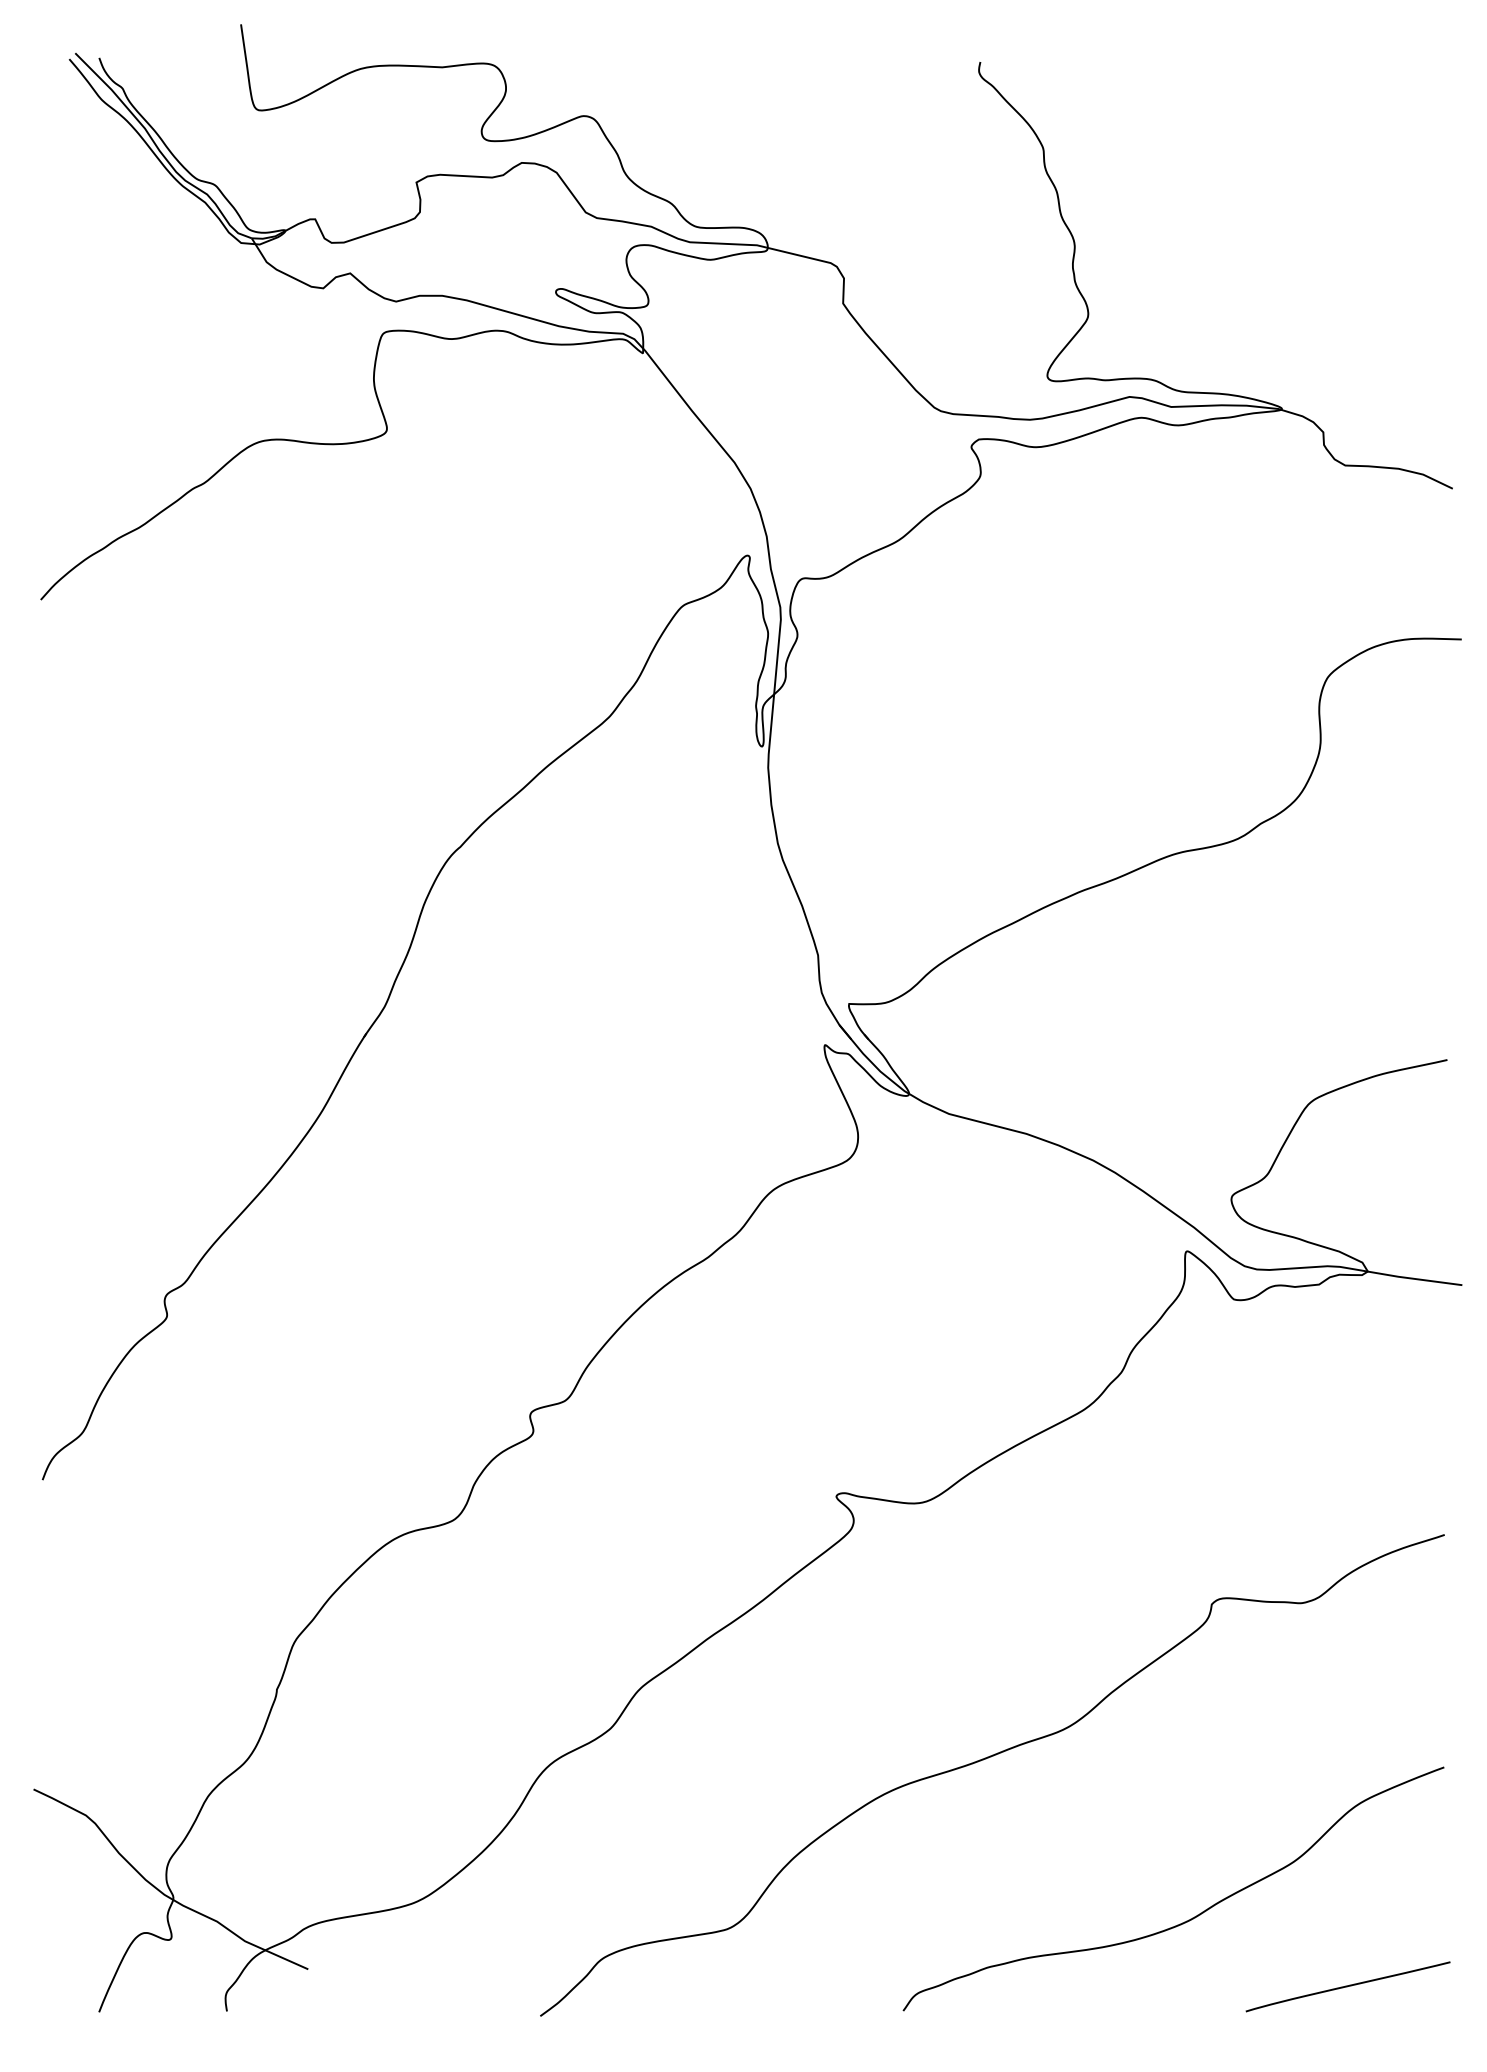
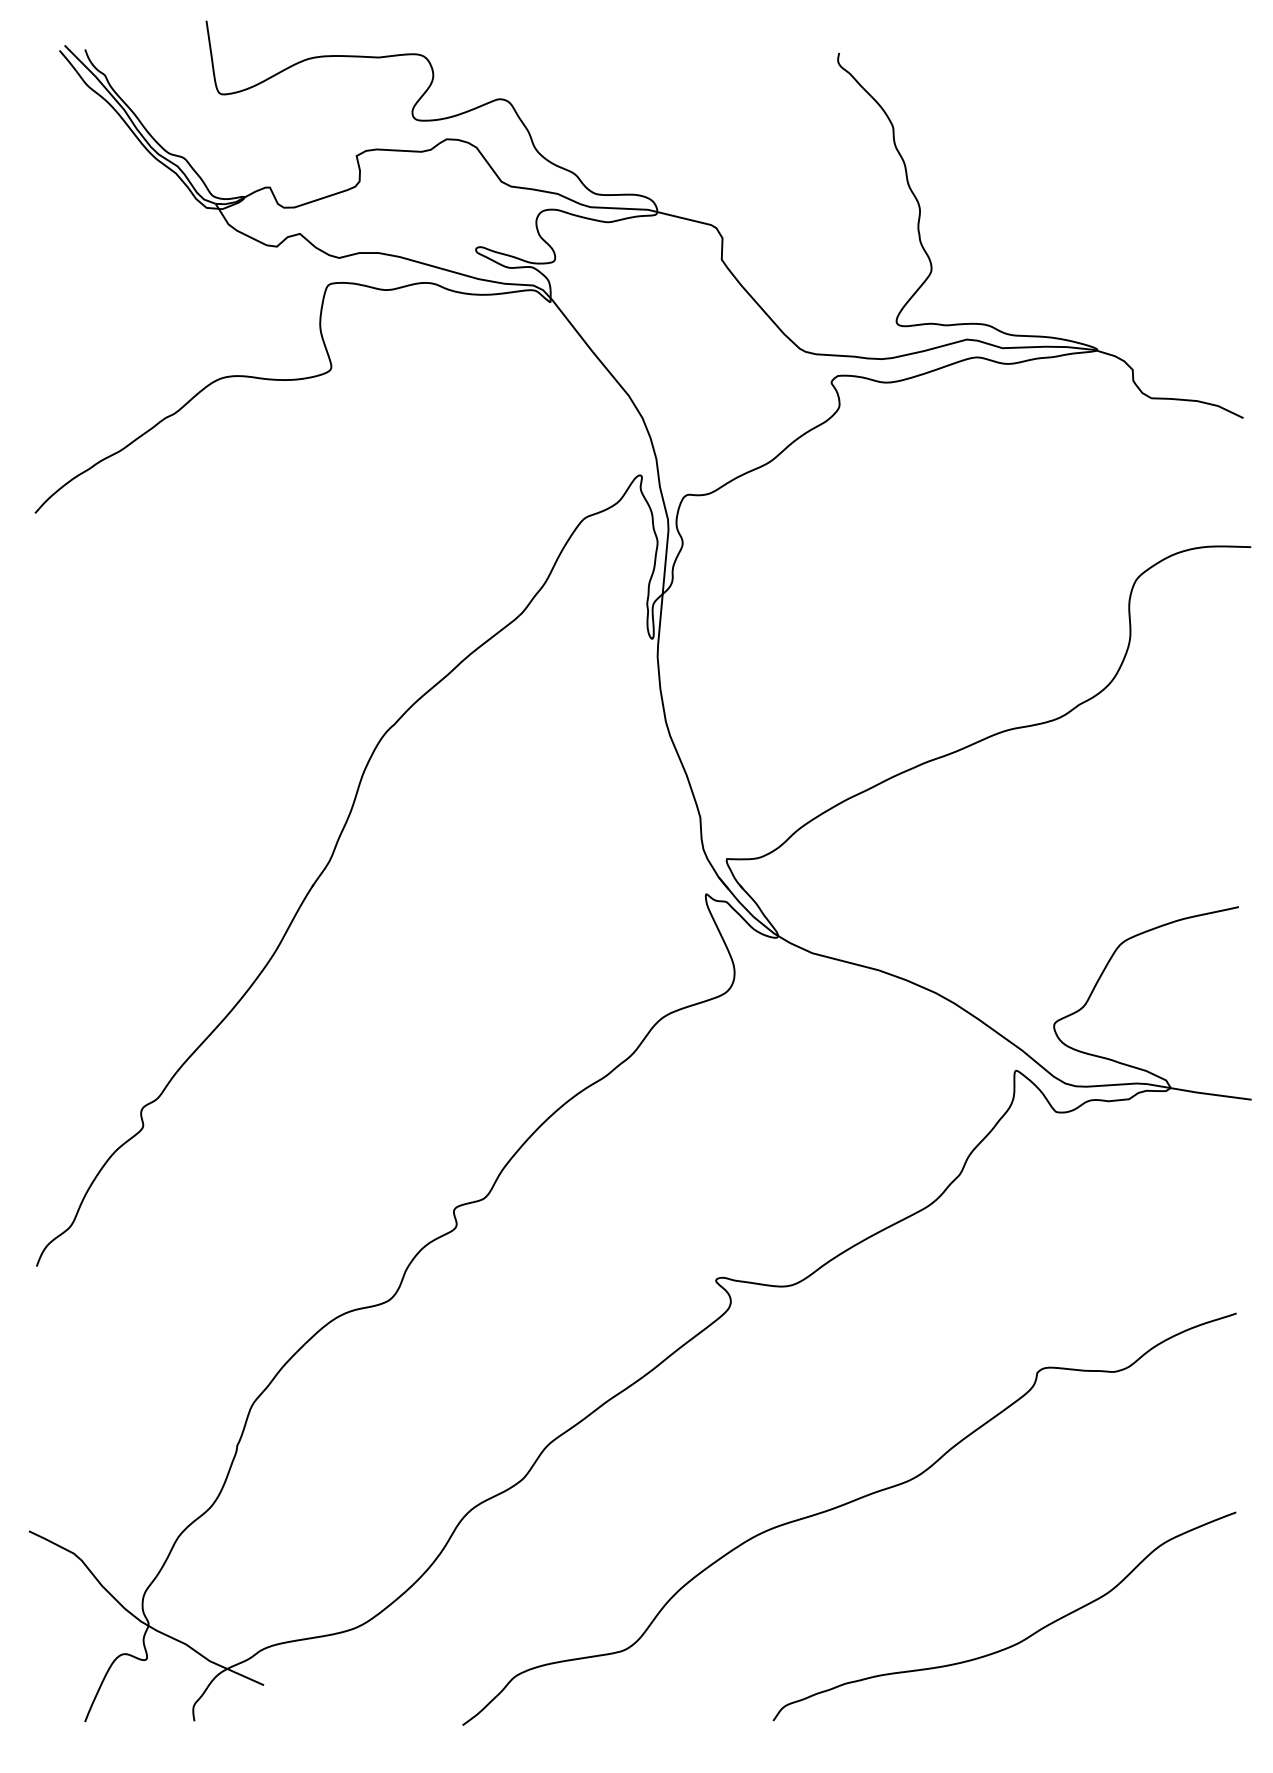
part: (1347, 1986) -> (1153, 1699), removed

